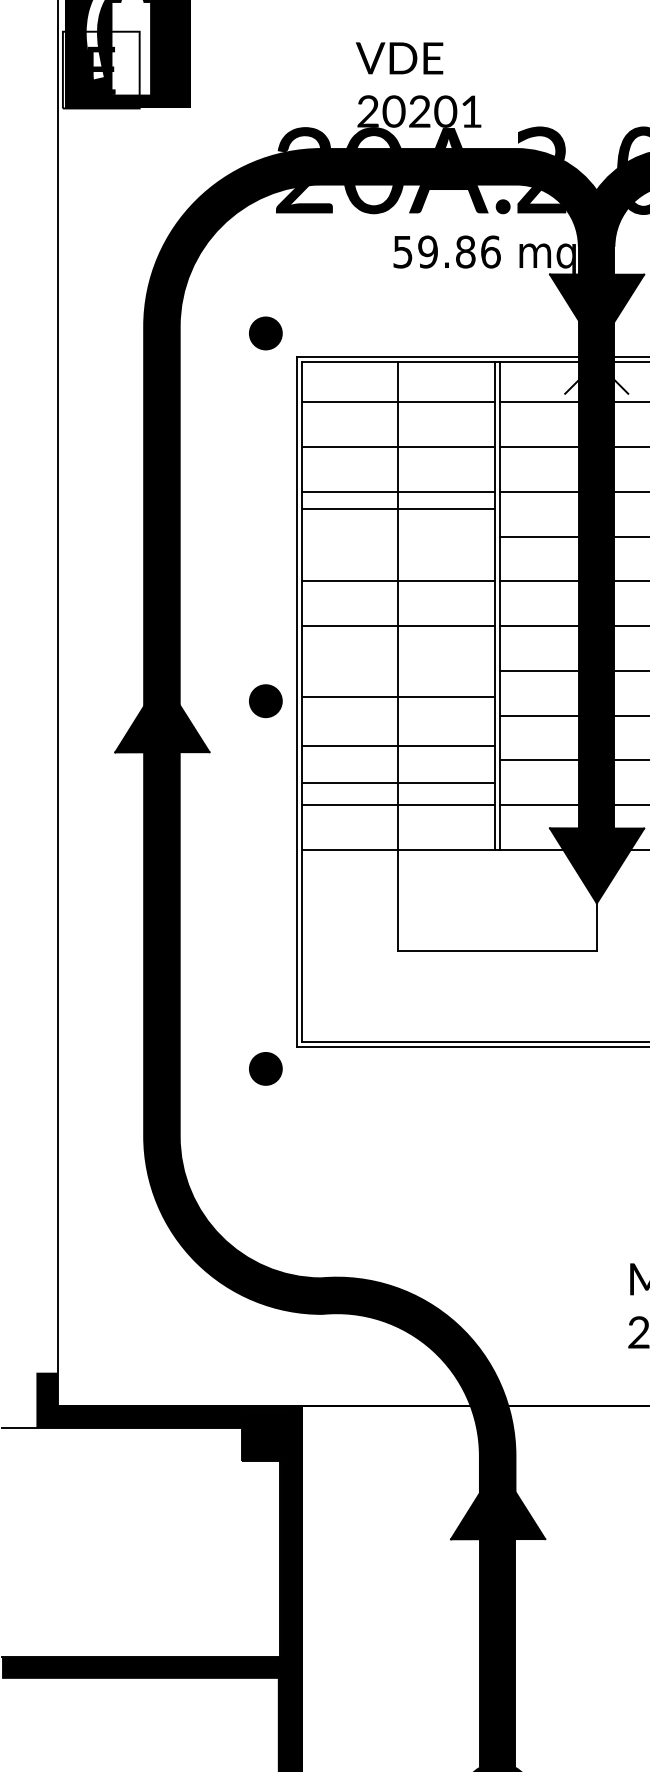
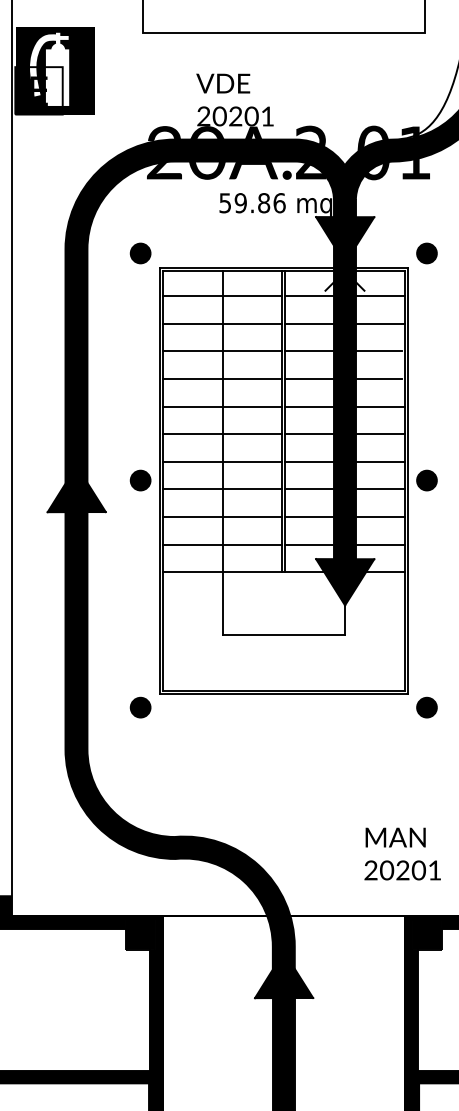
line: (398, 508) -> (222, 378), moved
line: (398, 696) -> (222, 461), moved
line: (398, 746) -> (222, 489), moved
line: (398, 783) -> (222, 517), moved

